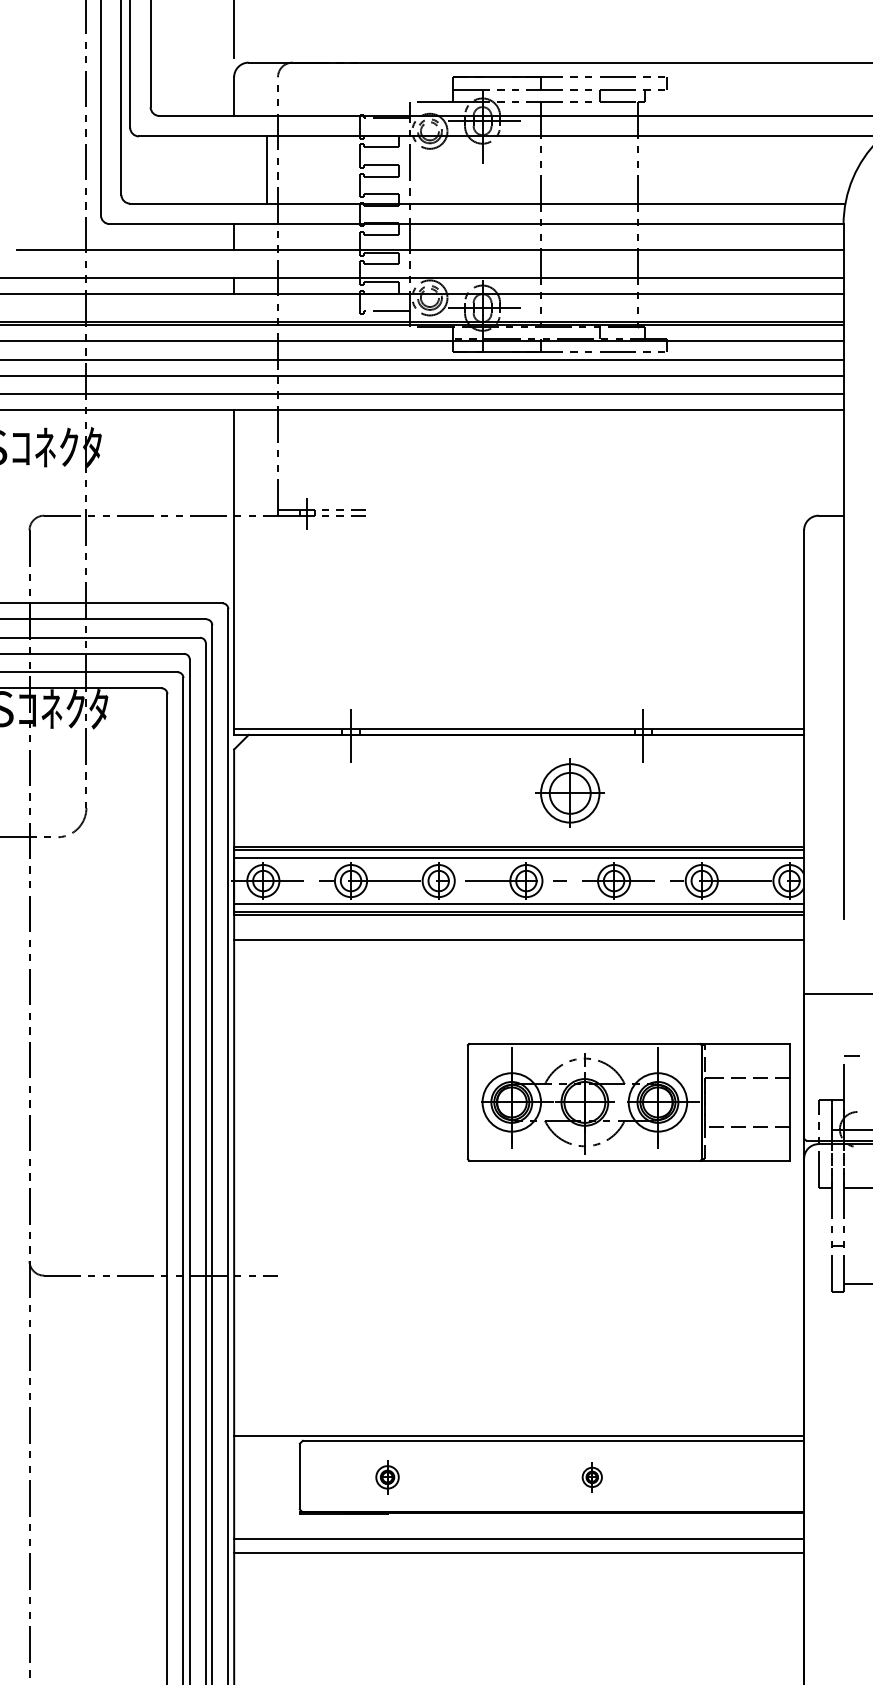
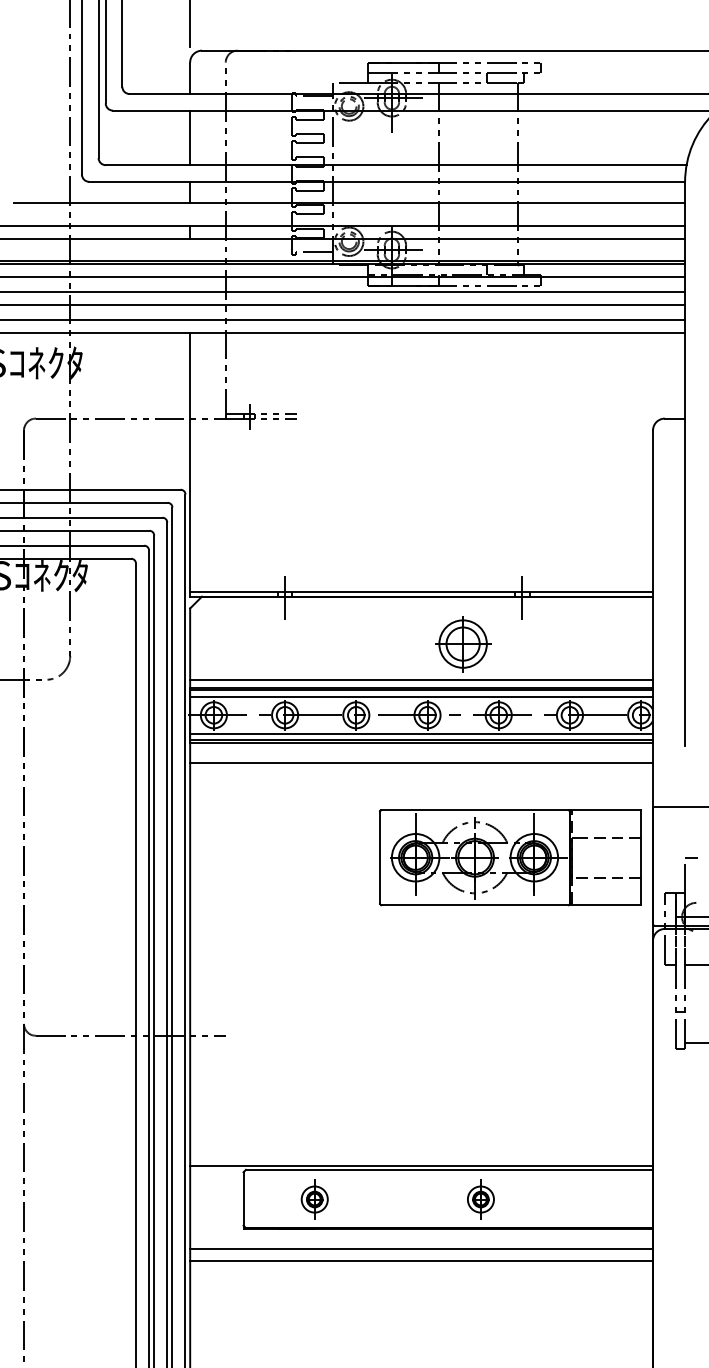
line: (267, 169) -> (190, 137), moved
line: (519, 837) -> (421, 679), added
part: (628, 1101) -> (510, 856), moved
part: (387, 1477) -> (314, 1199), size x1.43
part: (592, 1477) -> (481, 1199), size x1.67

